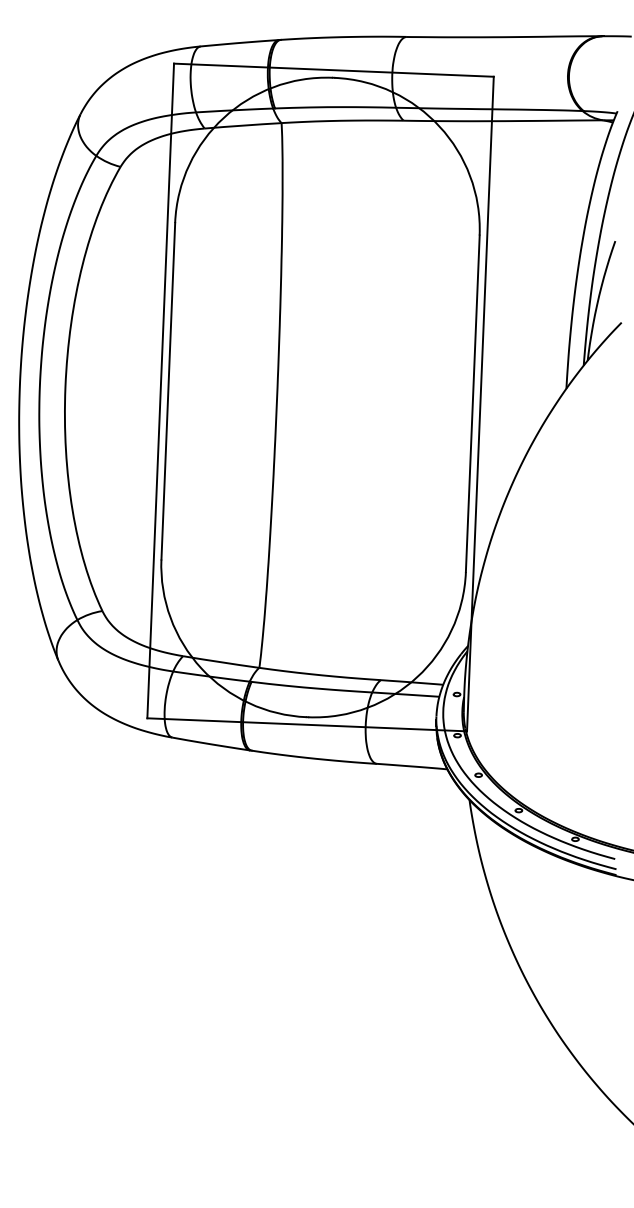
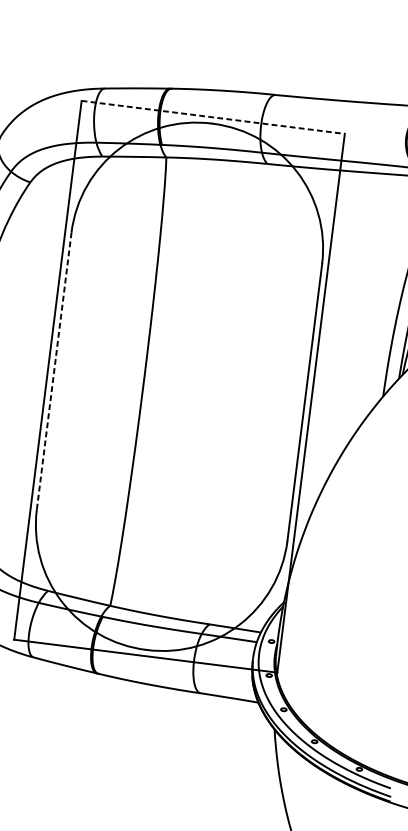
line: (334, 70) -> (213, 117), solid -> dashed
line: (168, 390) -> (54, 370), solid -> dashed

